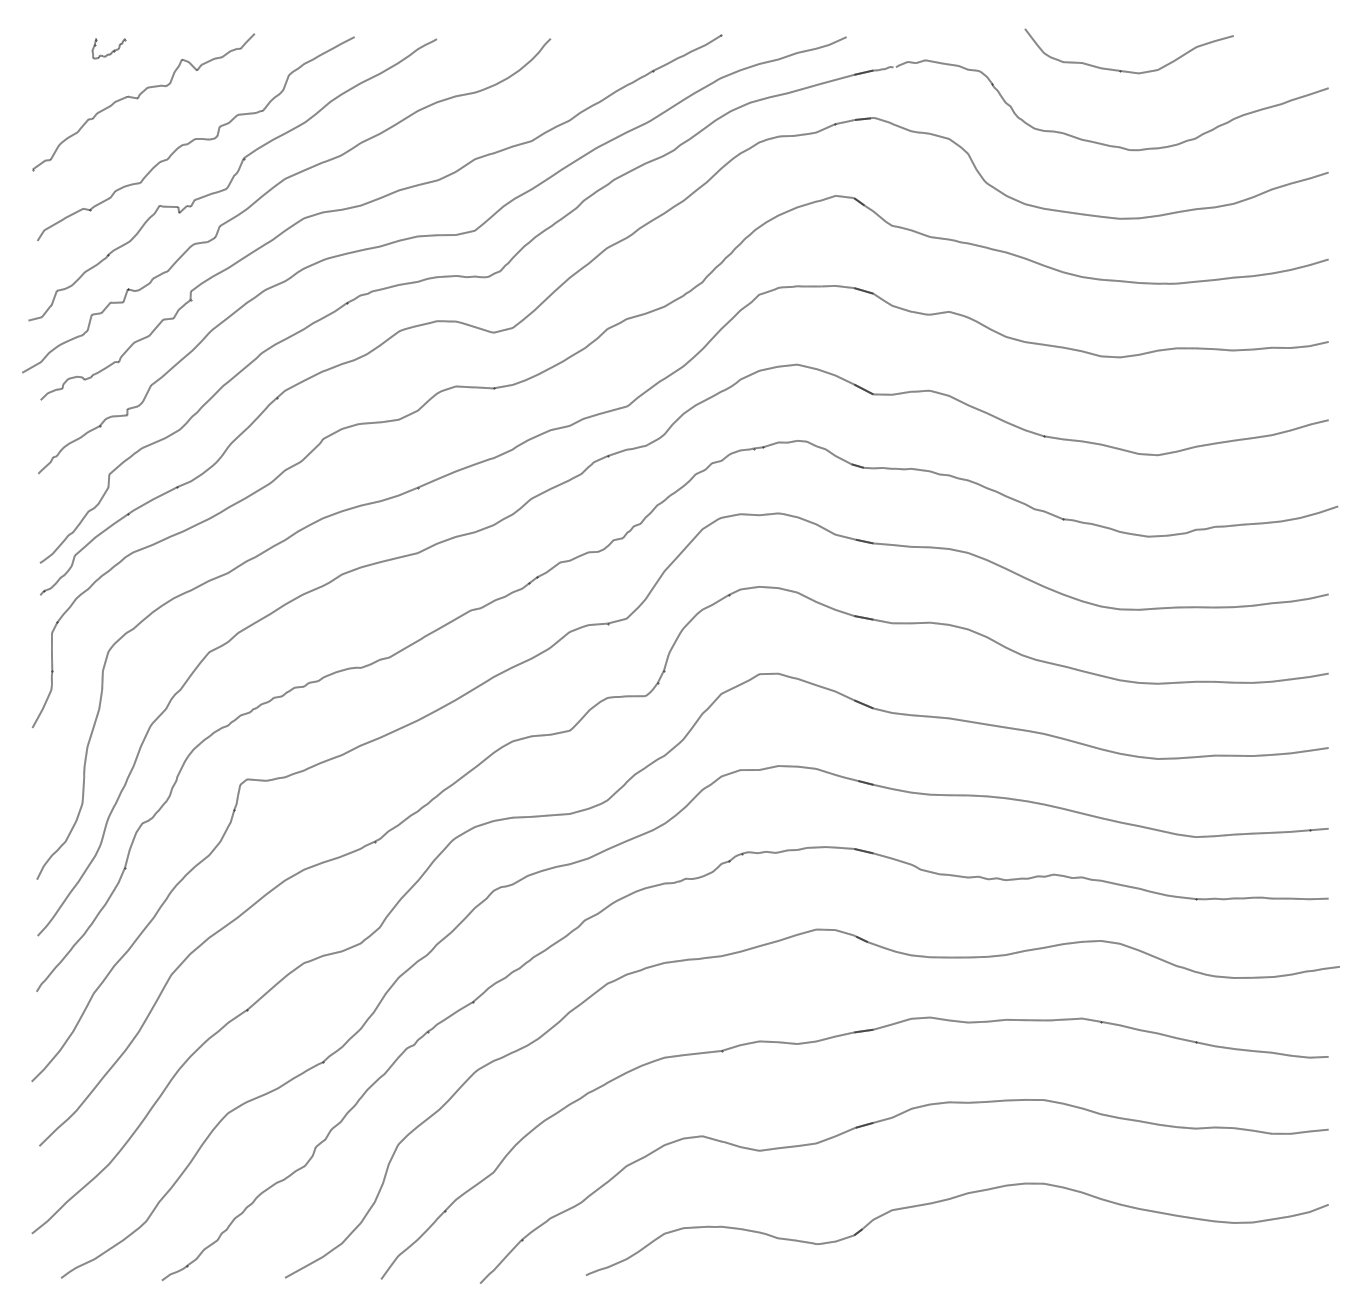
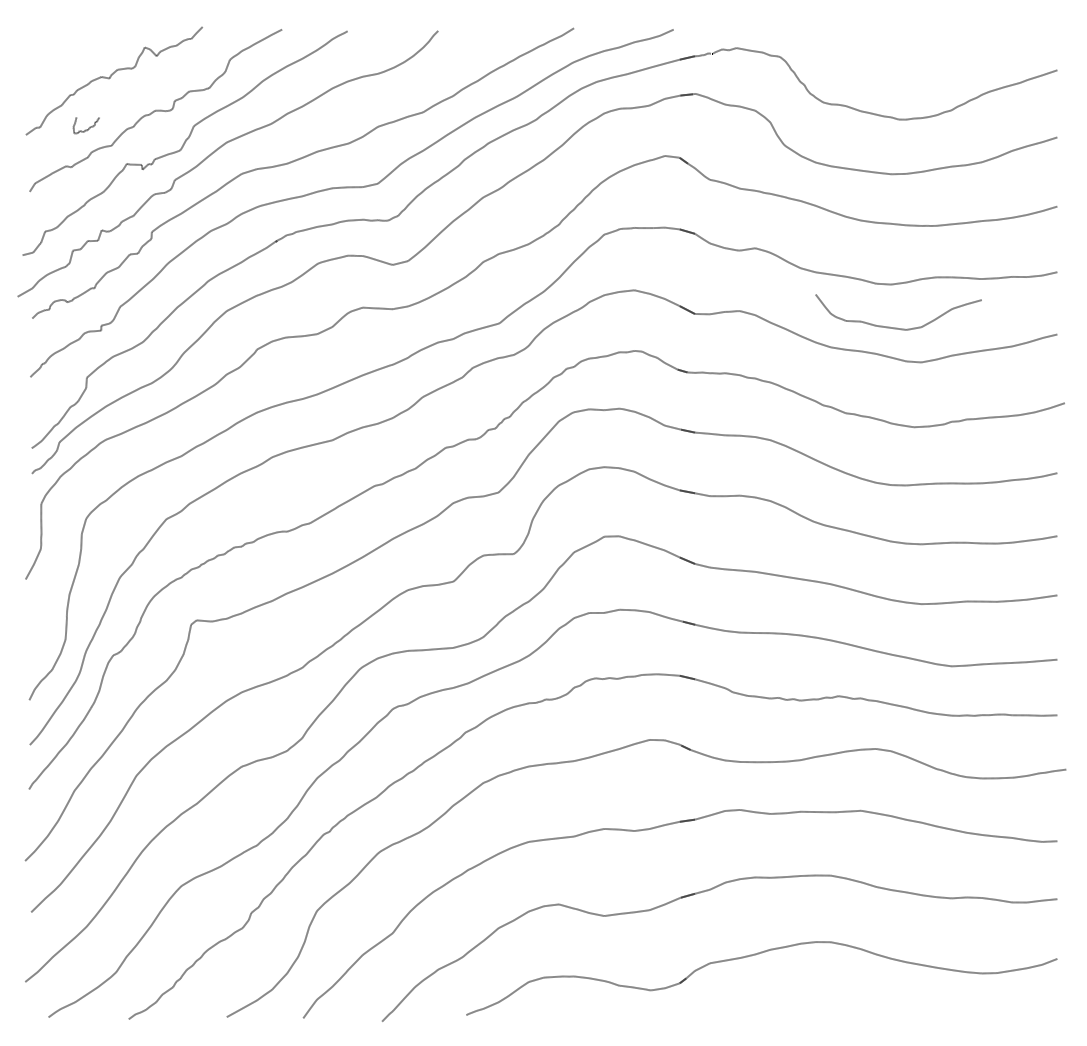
curve: (111, 51) -> (88, 127), moved
curve: (1126, 70) -> (896, 327), moved

